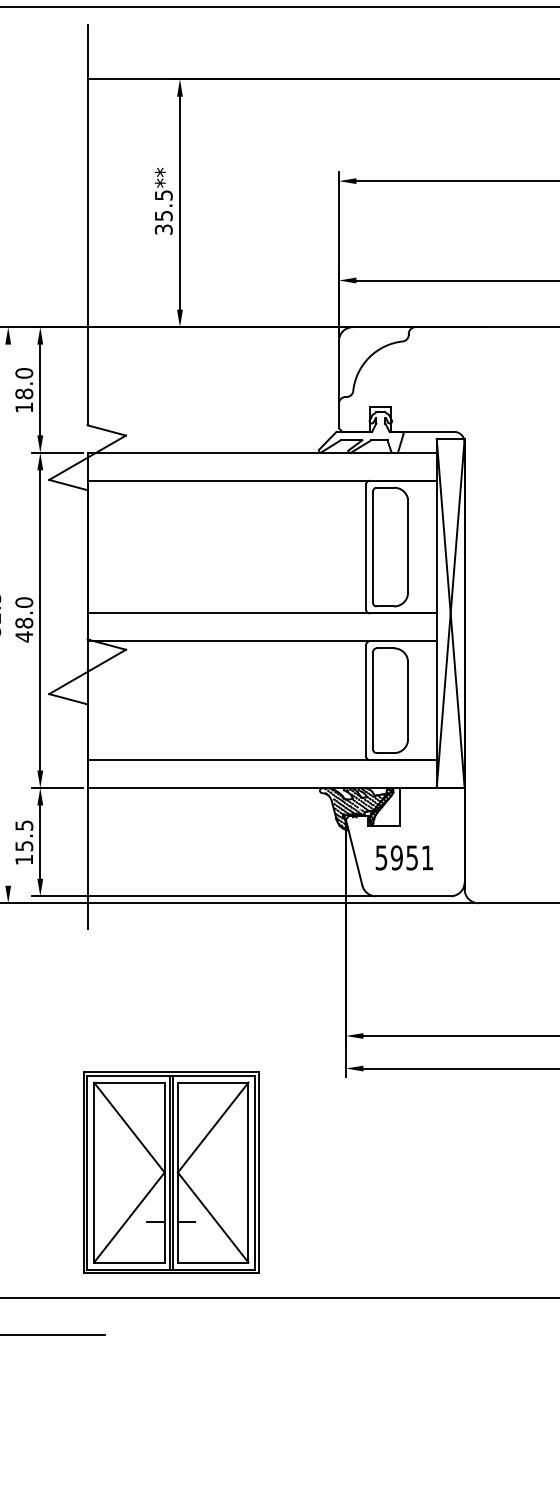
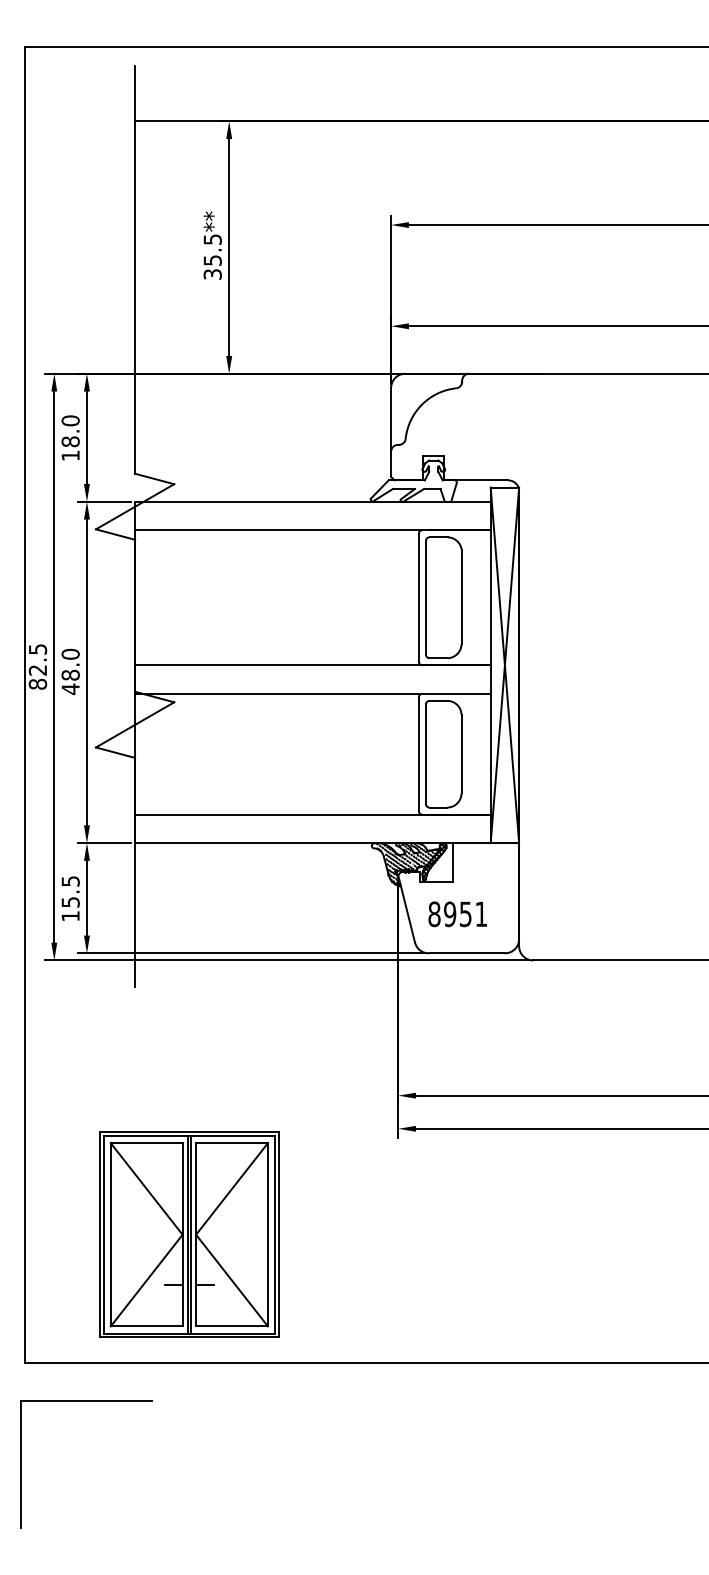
line: (8, 614) -> (54, 666), added
text: (381, 858) -> (434, 914), 5951 -> 8951
part: (171, 1172) -> (189, 1234), moved

